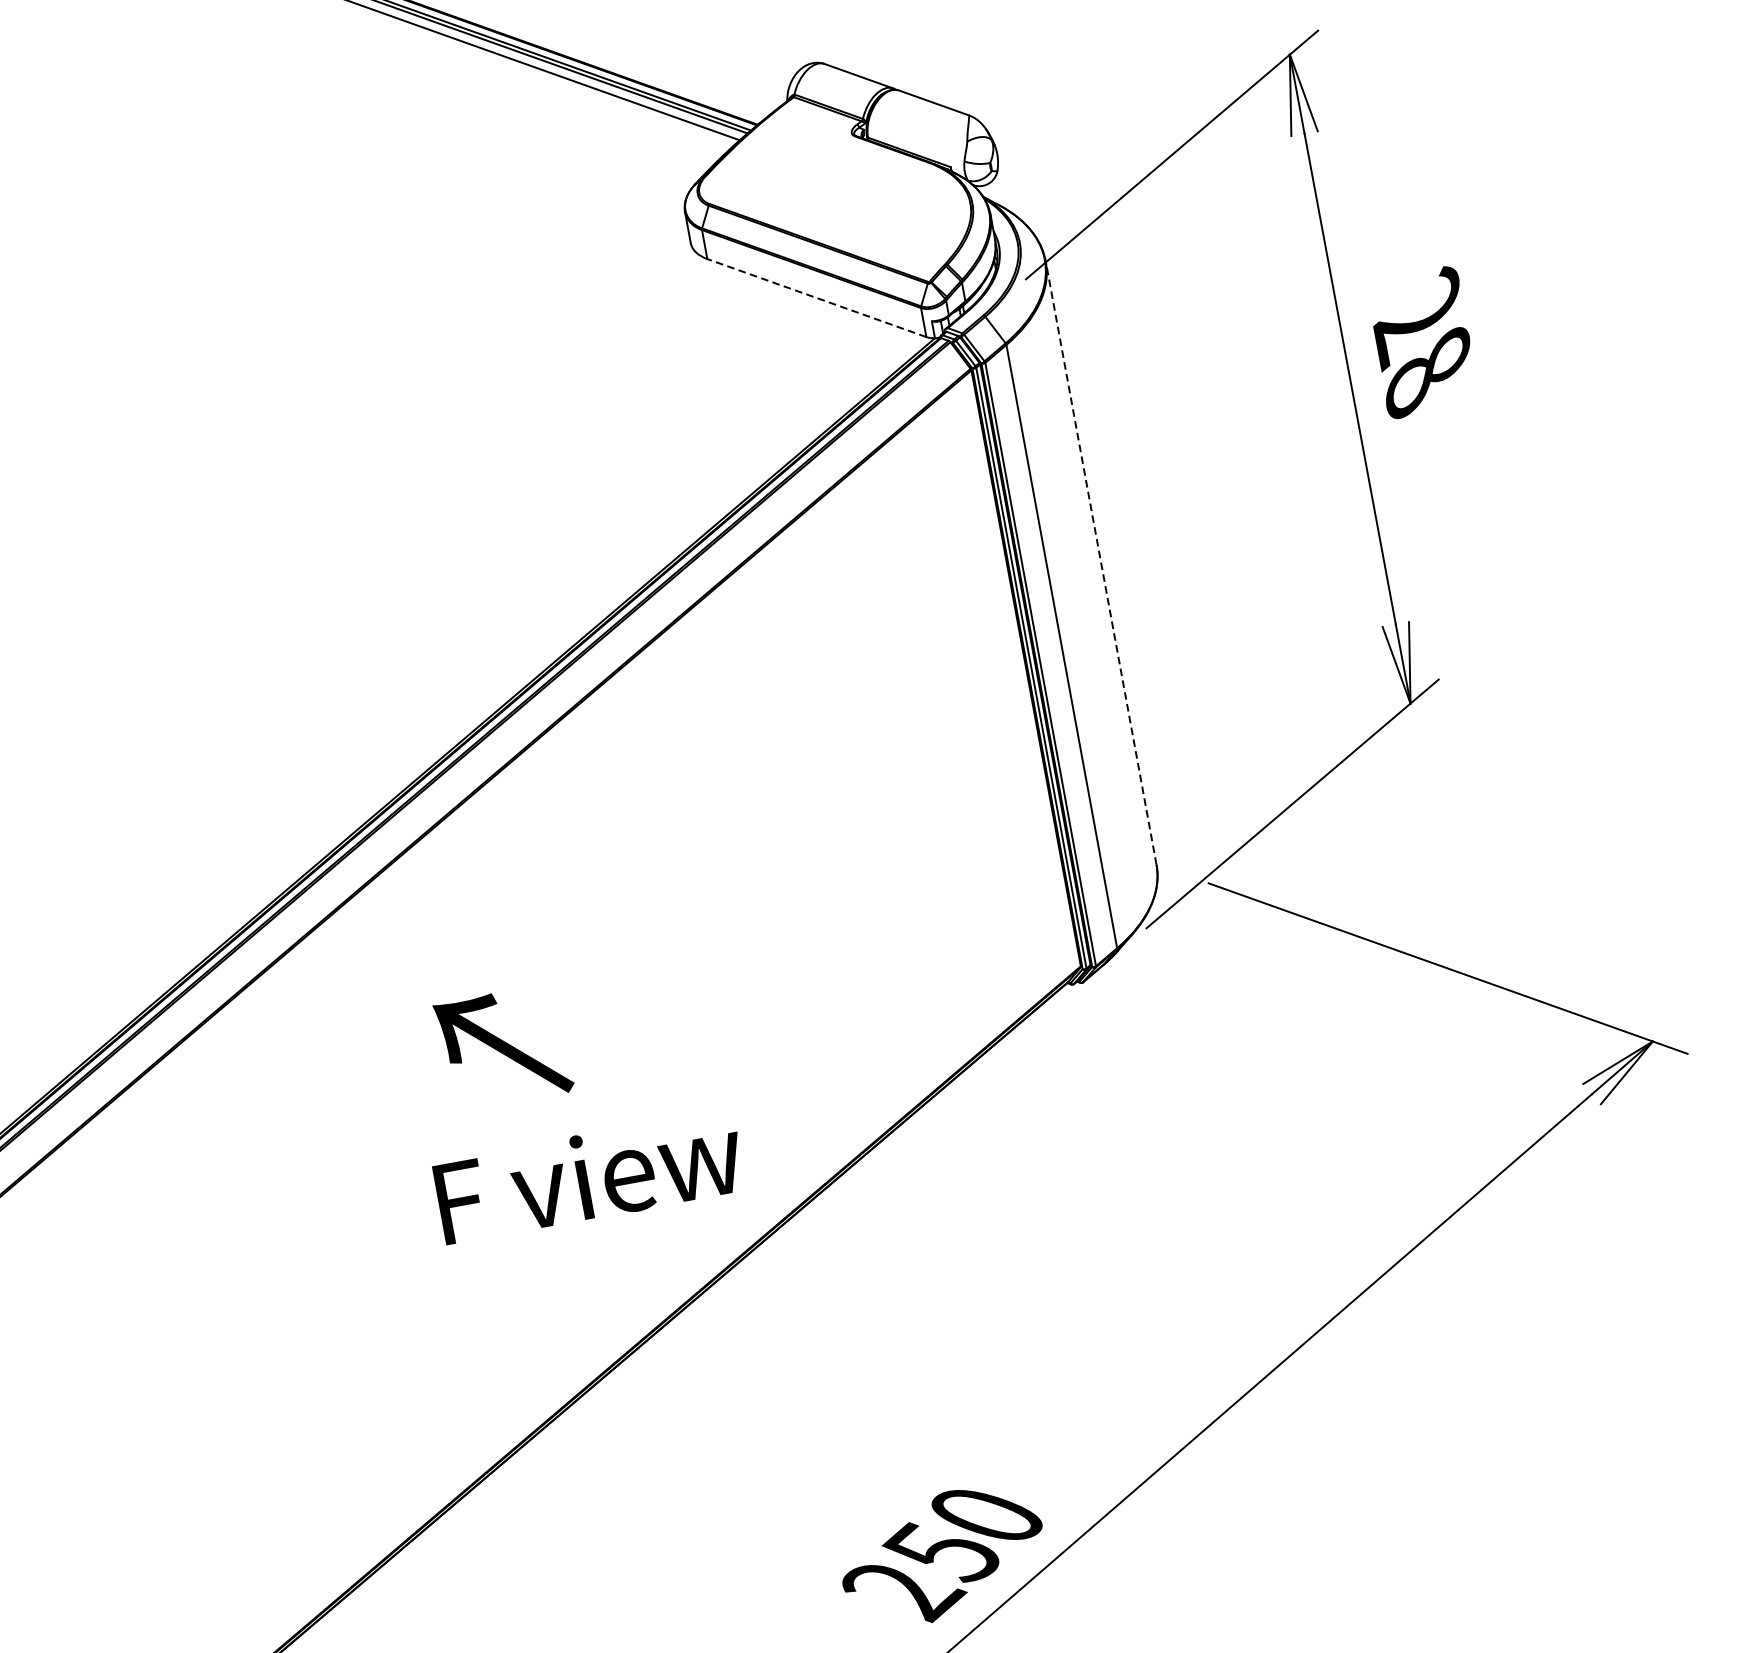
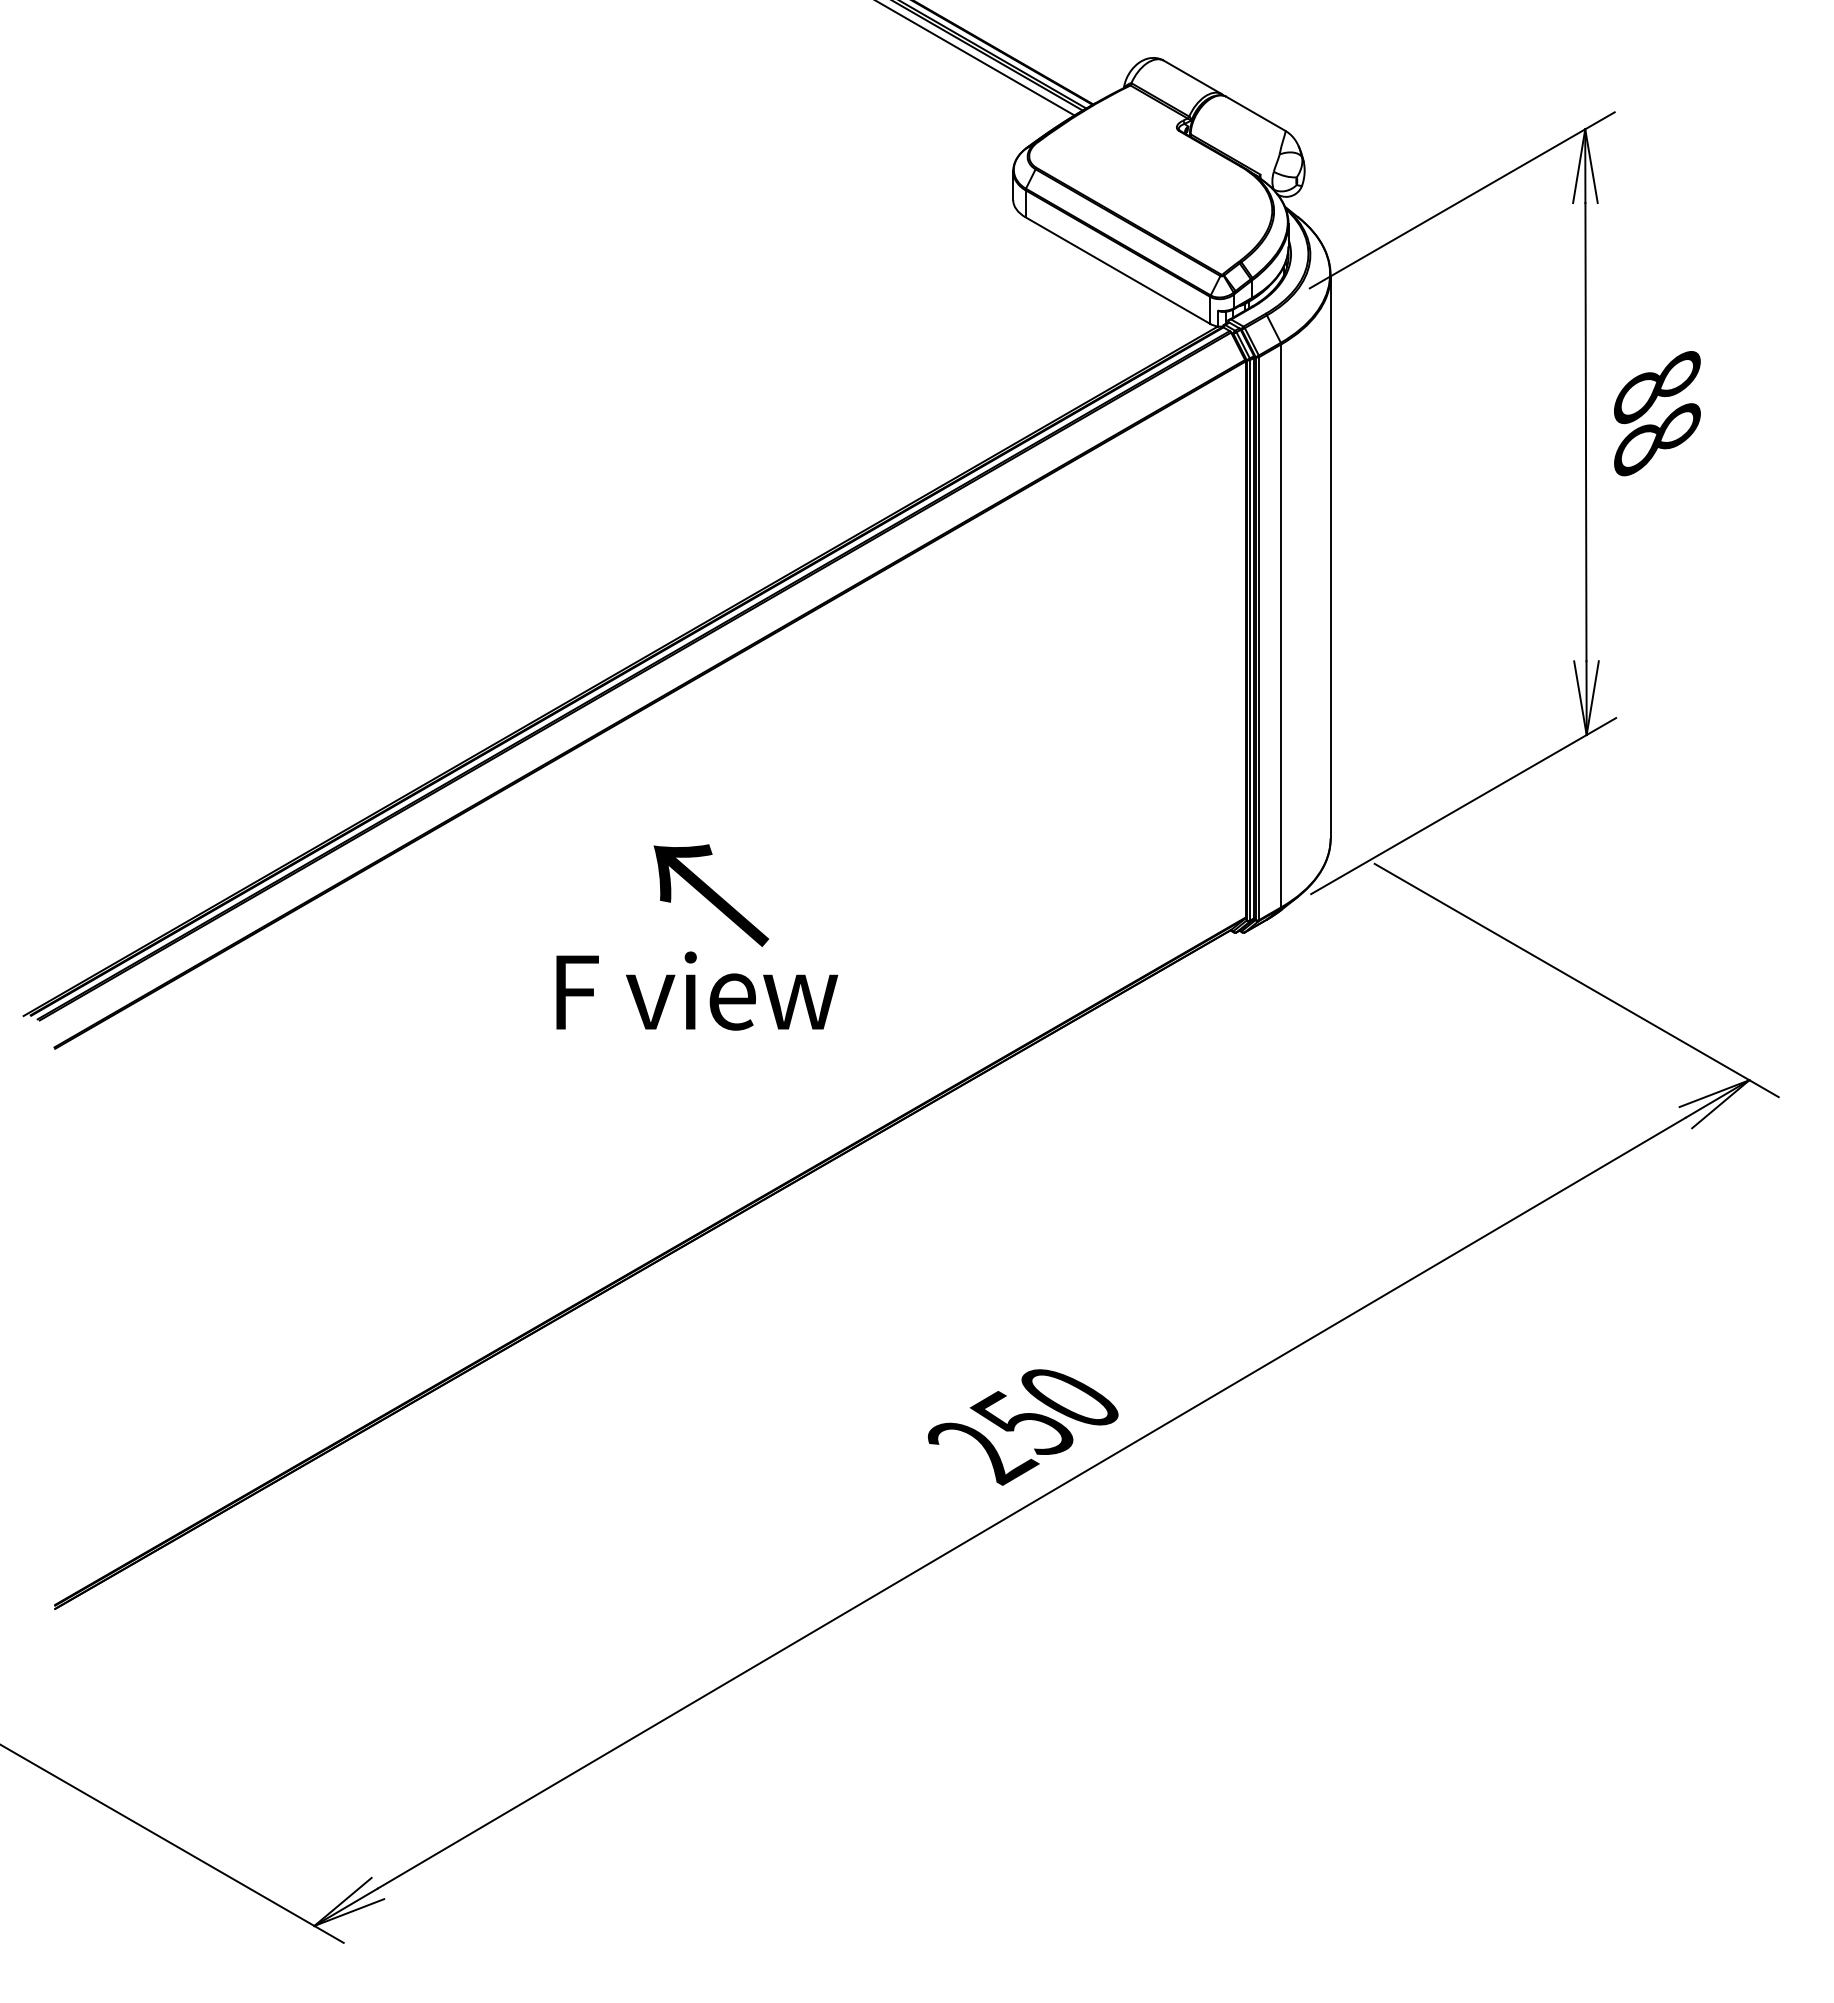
line: (816, 298) -> (1117, 270), dashed -> solid
text: (1418, 318) -> (1657, 388), 28 -> 88
line: (1100, 562) -> (1330, 556), dashed -> solid
text: (589, 1175) -> (697, 990), moved

